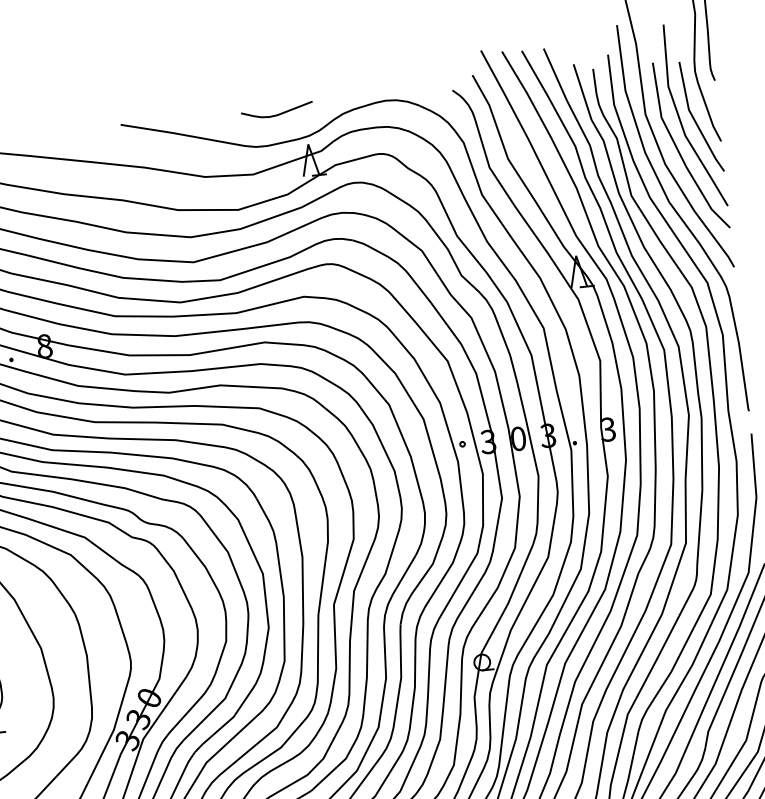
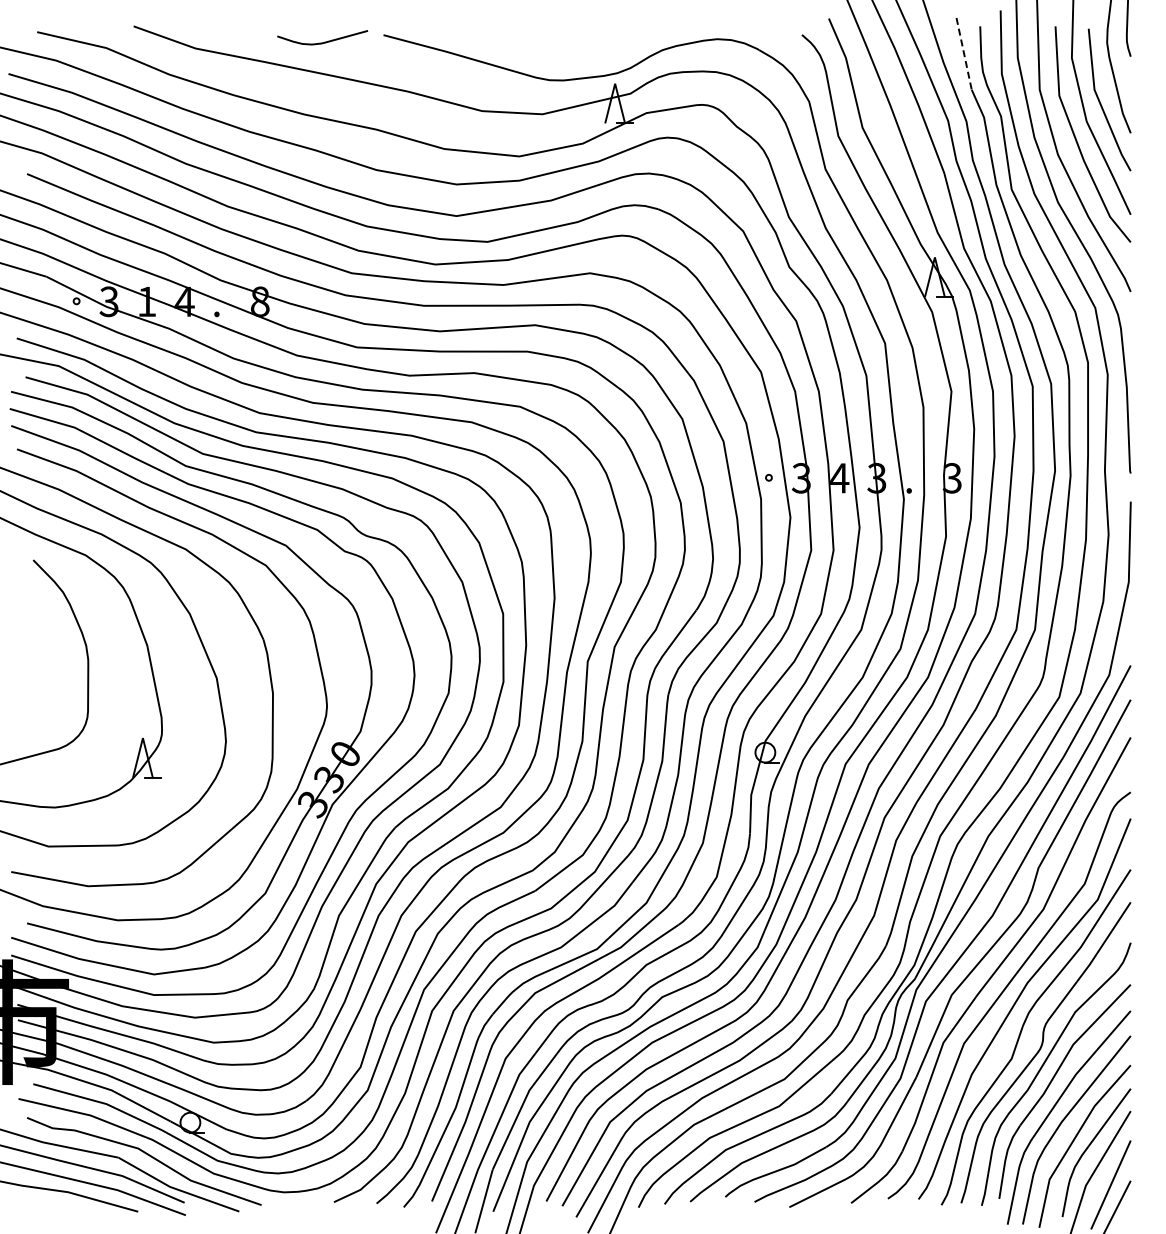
line: (582, 91) -> (964, 53), solid -> dashed
curve: (278, 113) -> (324, 41), moved
text: (518, 439) -> (839, 478), 0 -> 4

